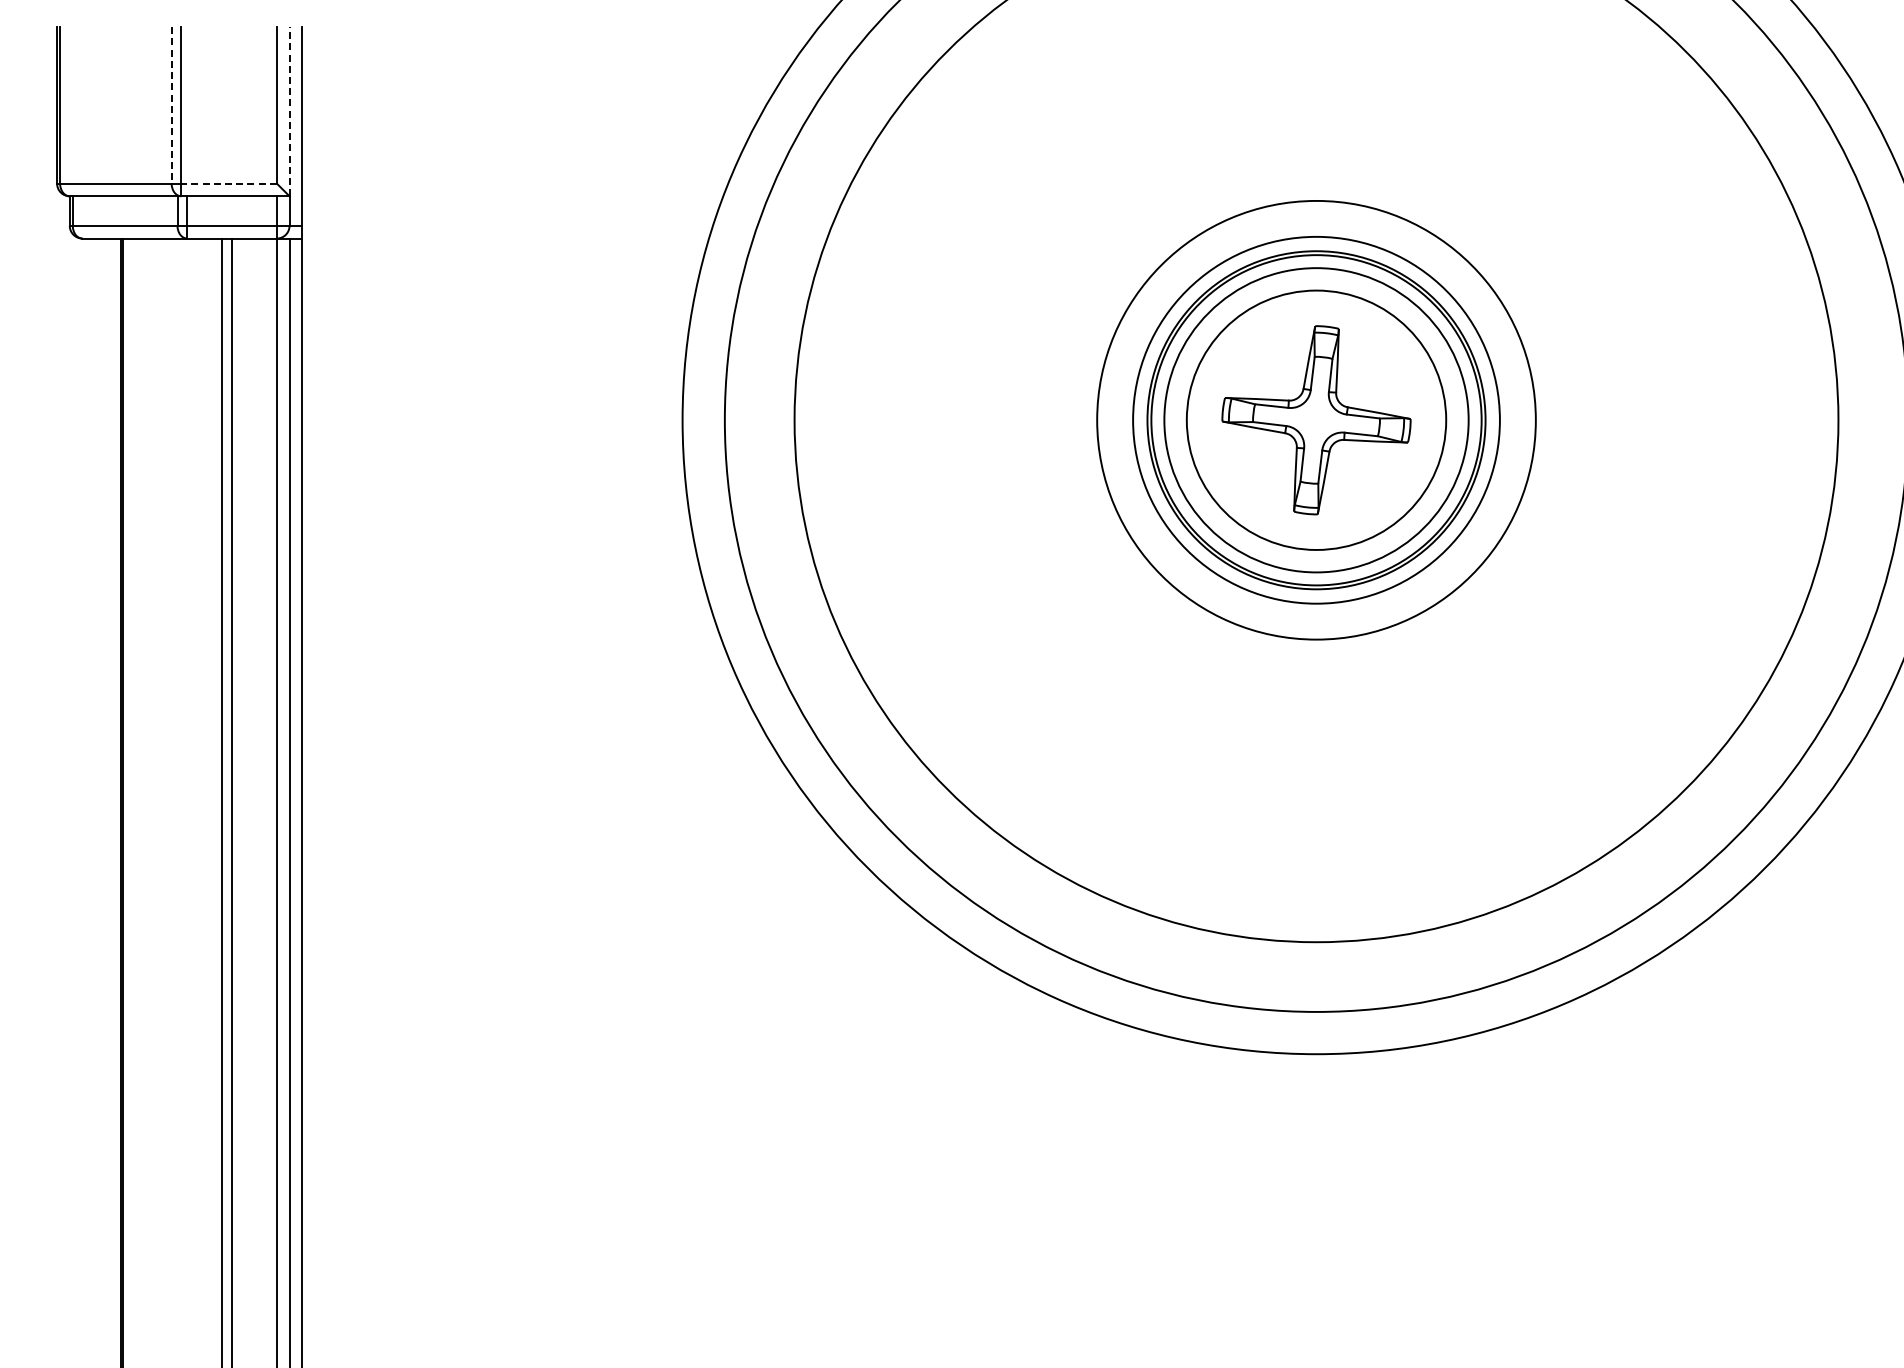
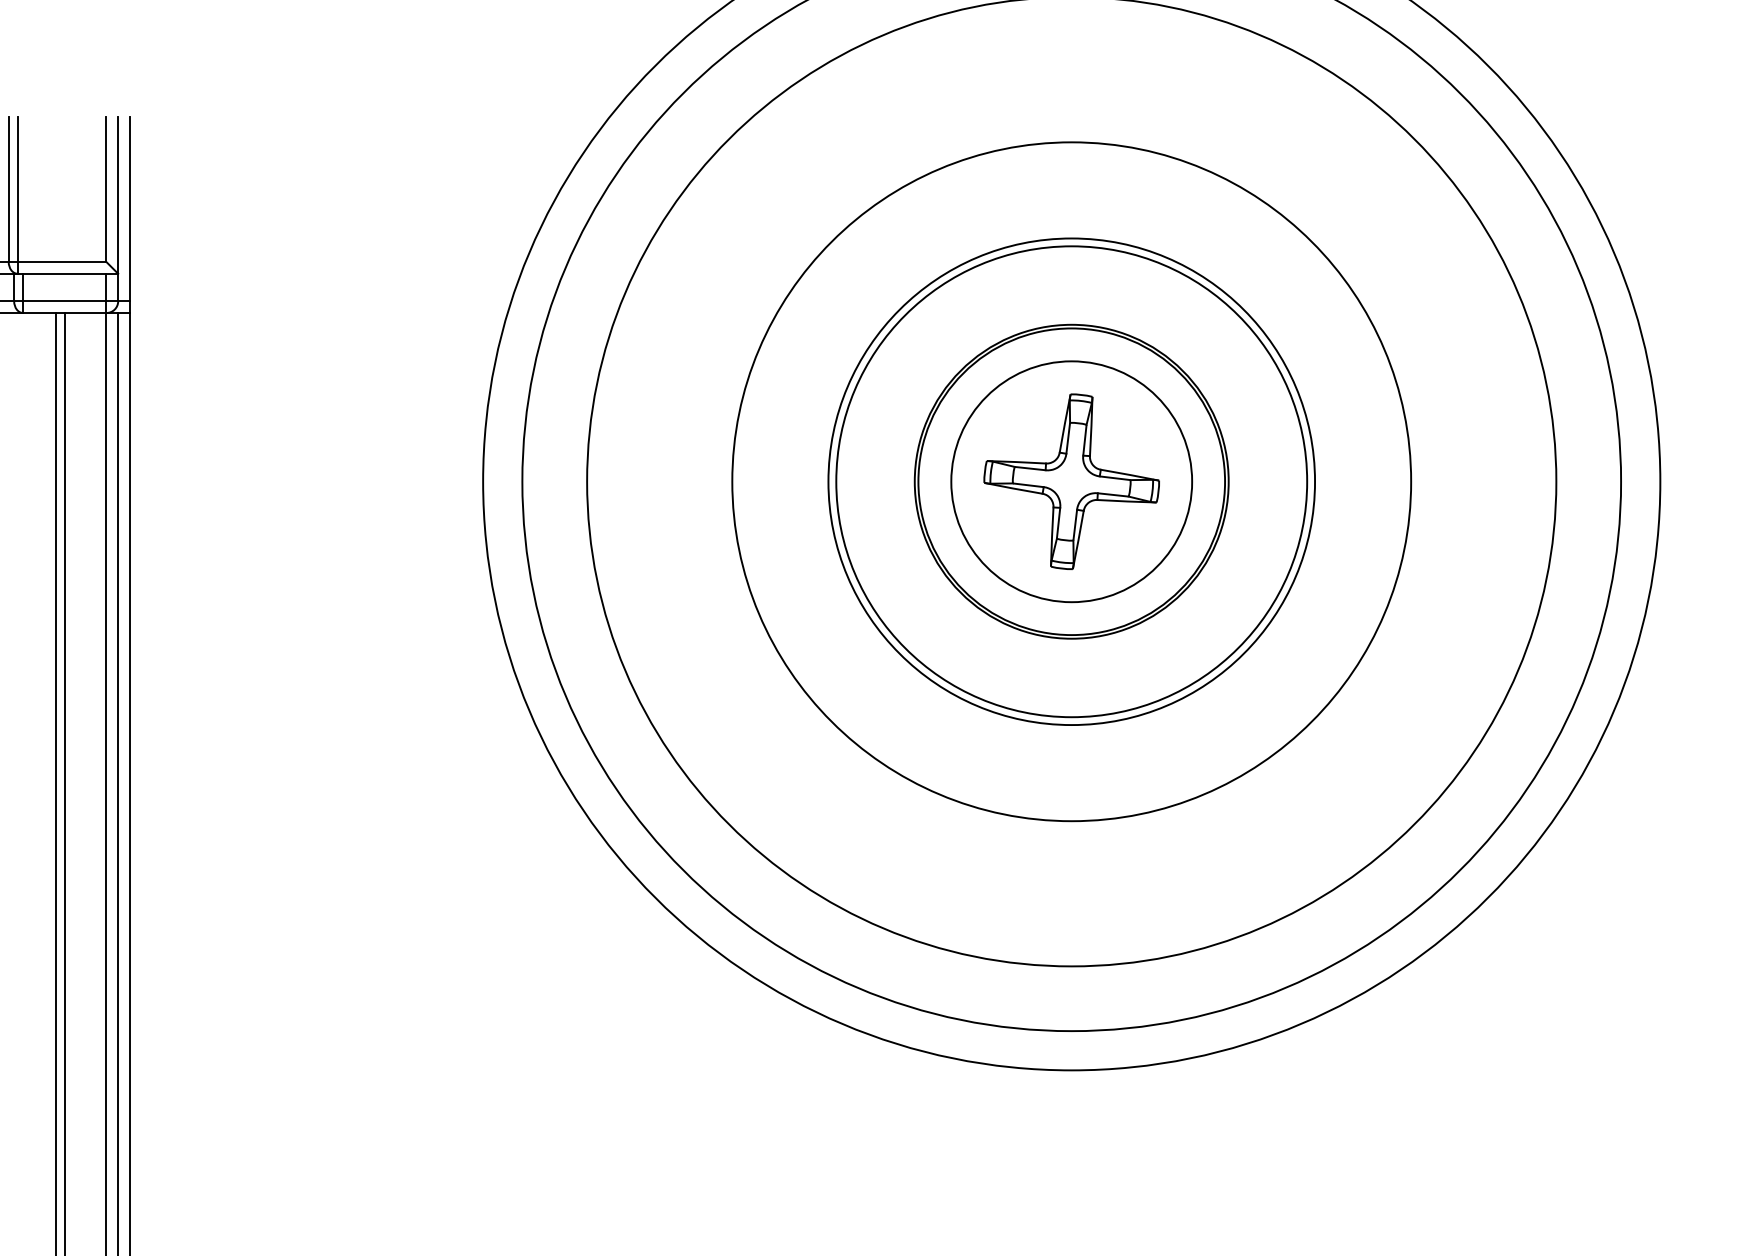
line: (171, 105) -> (8, 189), dashed -> solid
line: (289, 111) -> (118, 195), dashed -> solid
line: (229, 183) -> (62, 261), dashed -> solid
circle: (1316, 419) -> (1071, 481), size x1.67
circle: (1316, 419) -> (1071, 481), size x1.67
circle: (1316, 420) -> (1071, 481), size x1.43

